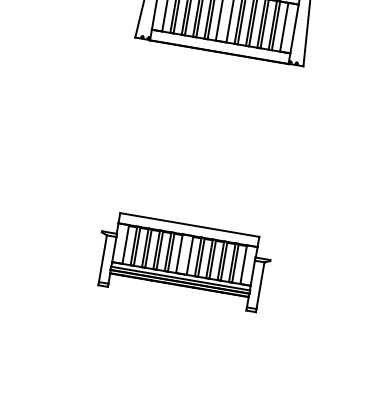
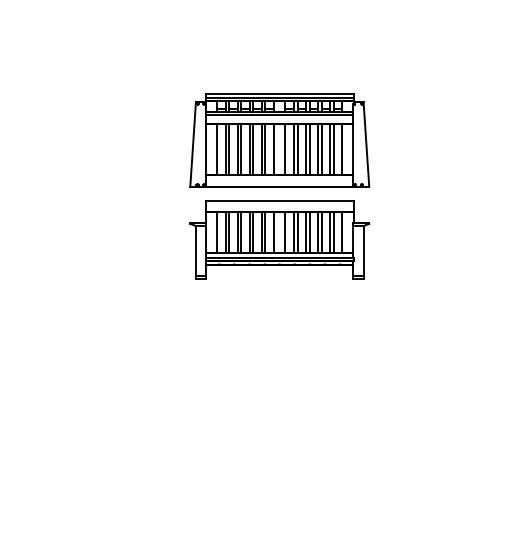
part: (183, 261) -> (279, 239), moved

